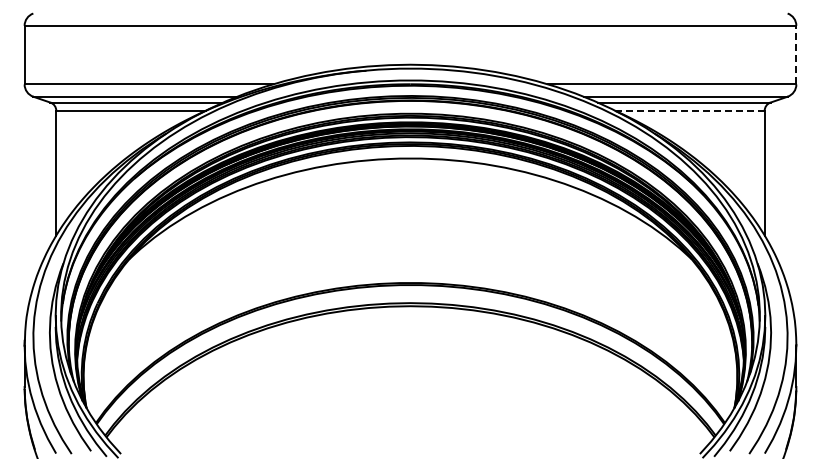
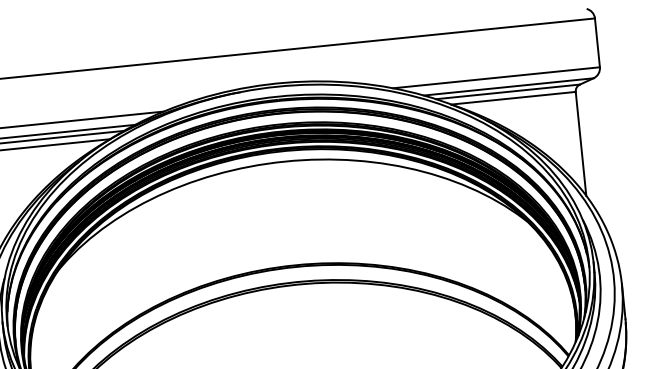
line: (796, 54) -> (597, 42), dashed -> solid
line: (689, 110) -> (513, 98), dashed -> solid

